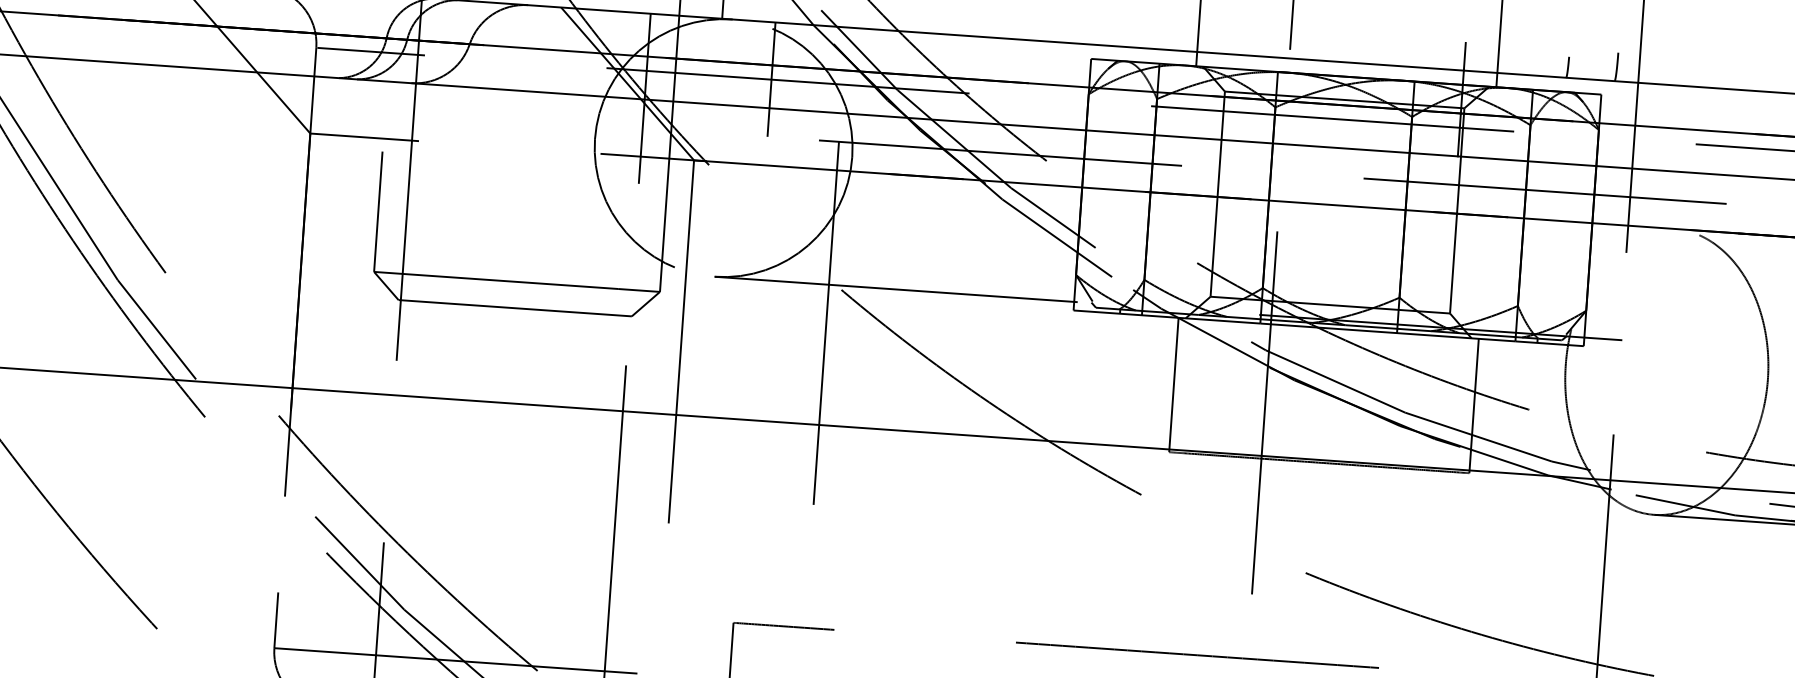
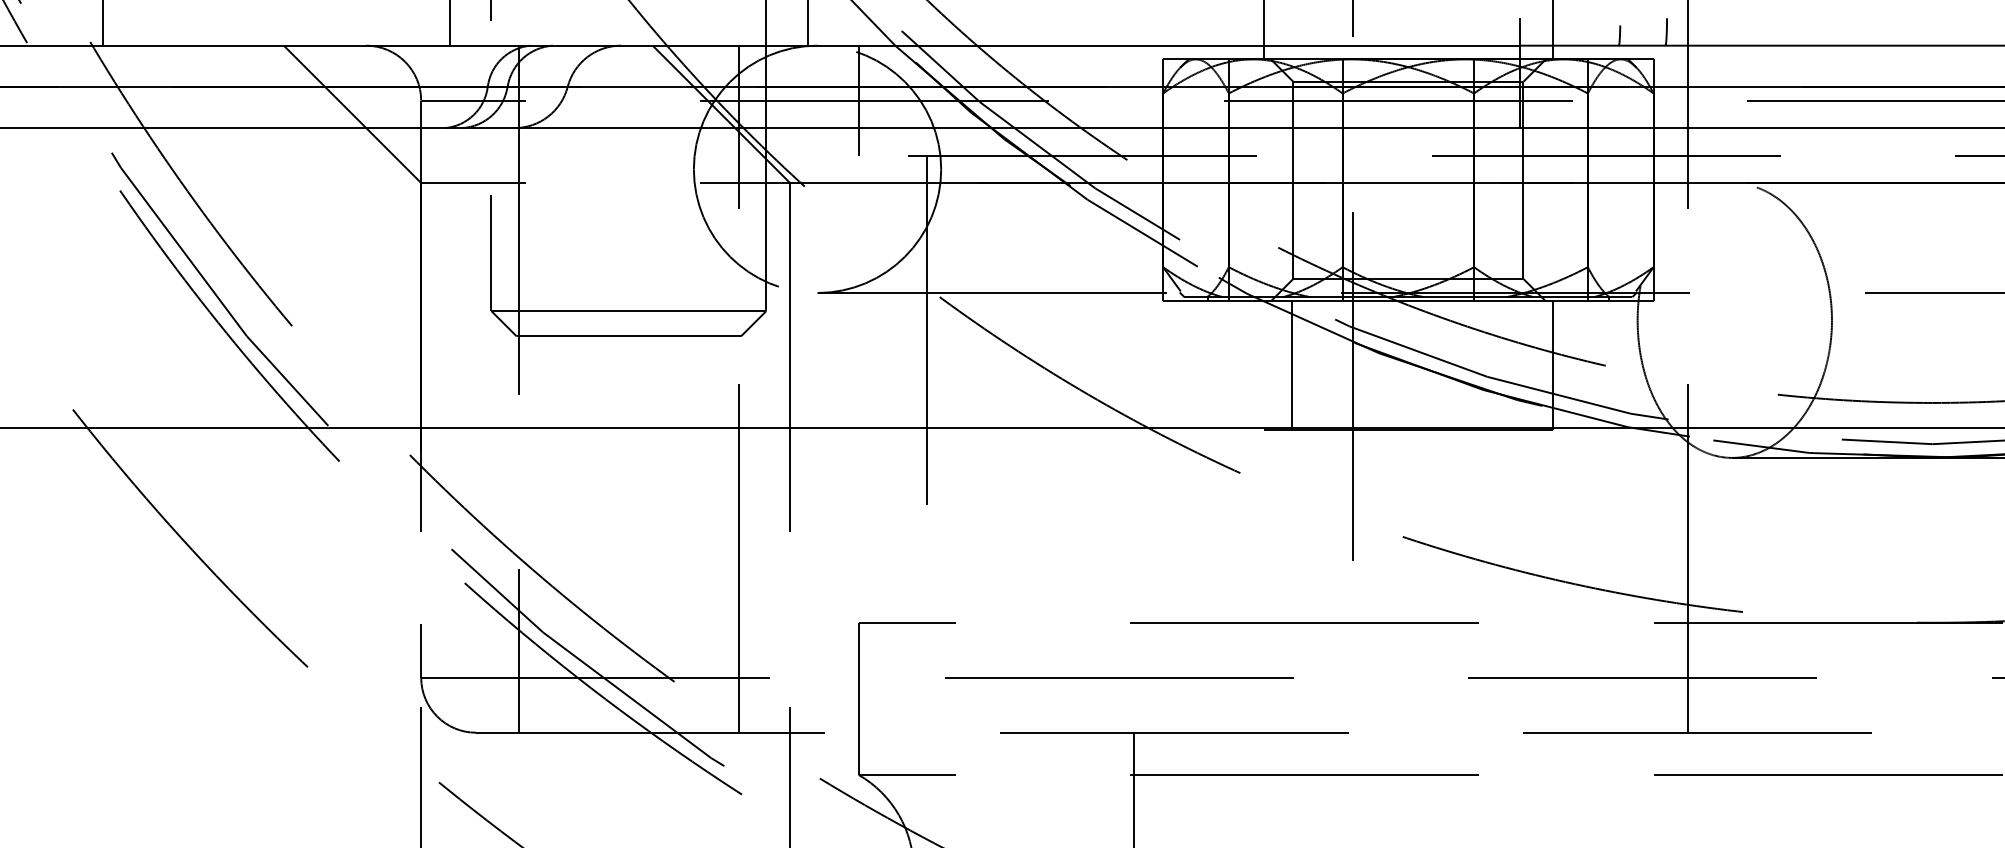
line: (1174, 384) -> (1292, 365), moved

